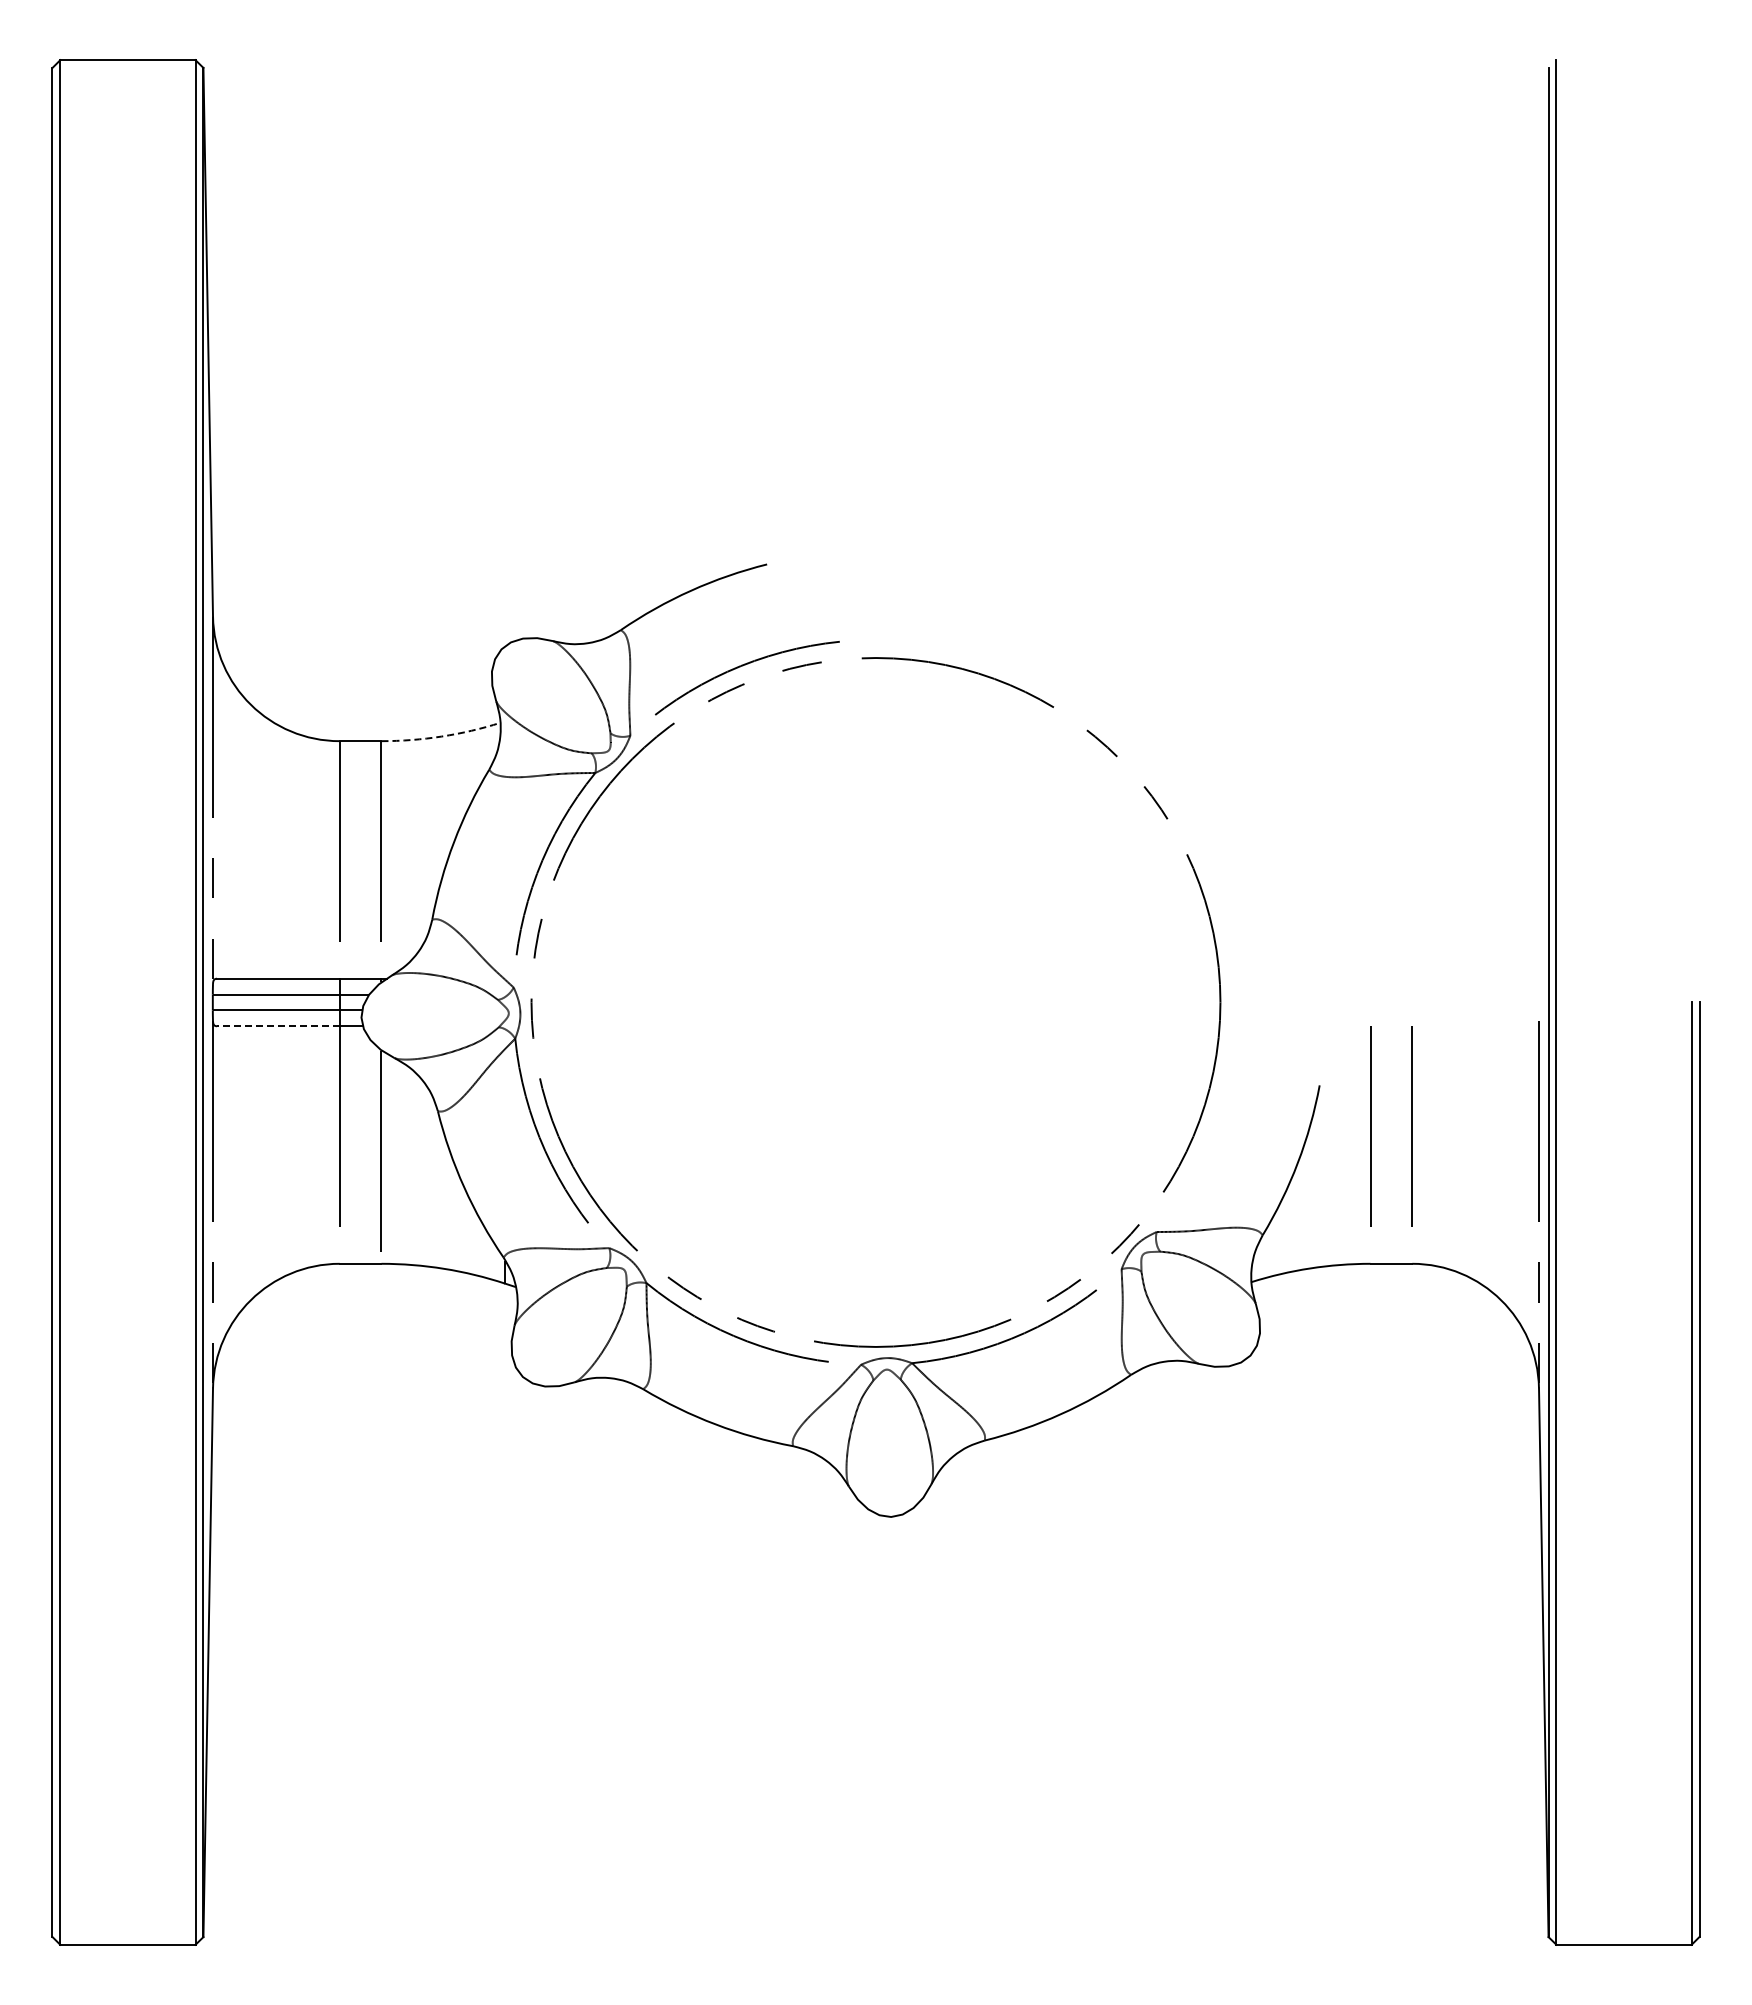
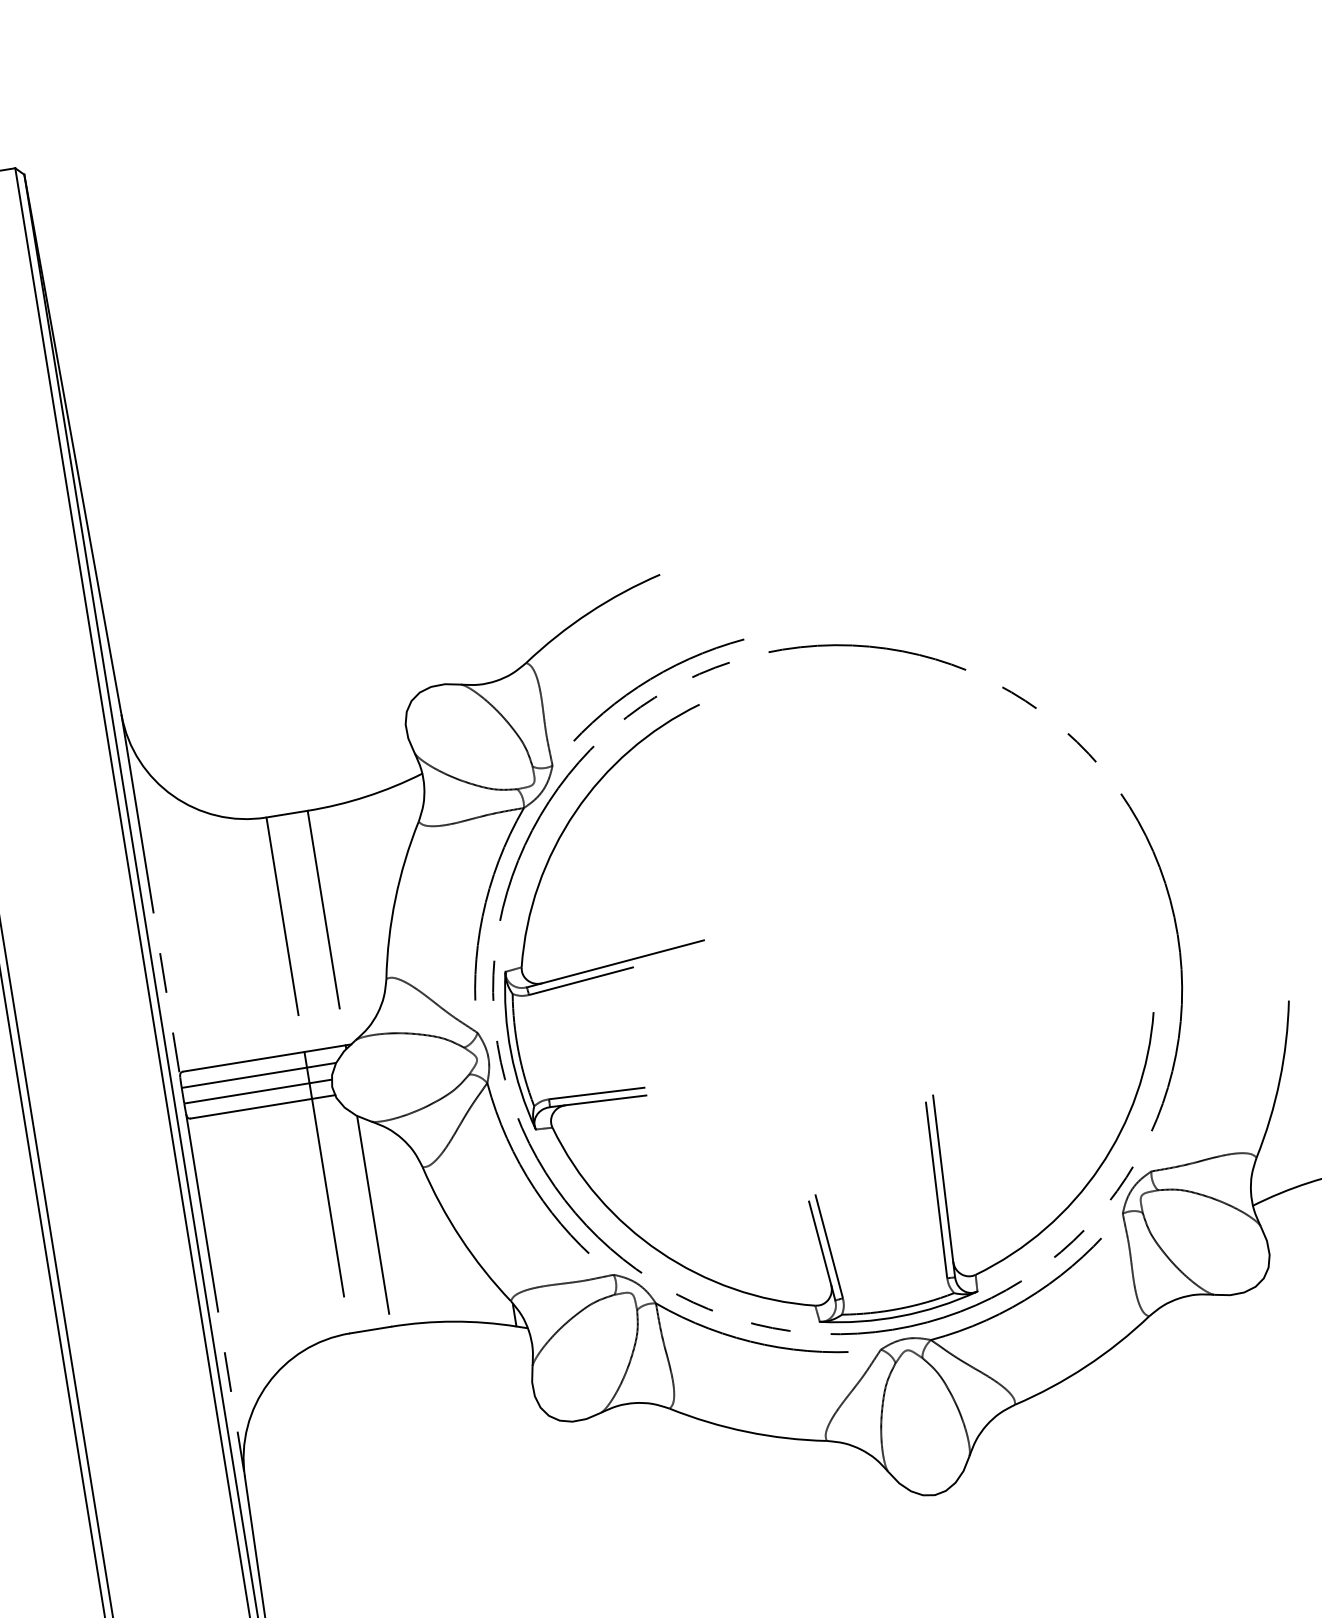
arc: (441, 736) -> (366, 796), dashed -> solid
line: (277, 1026) -> (250, 1109), dashed -> solid
part: (944, 1127) -> (925, 1102), added

